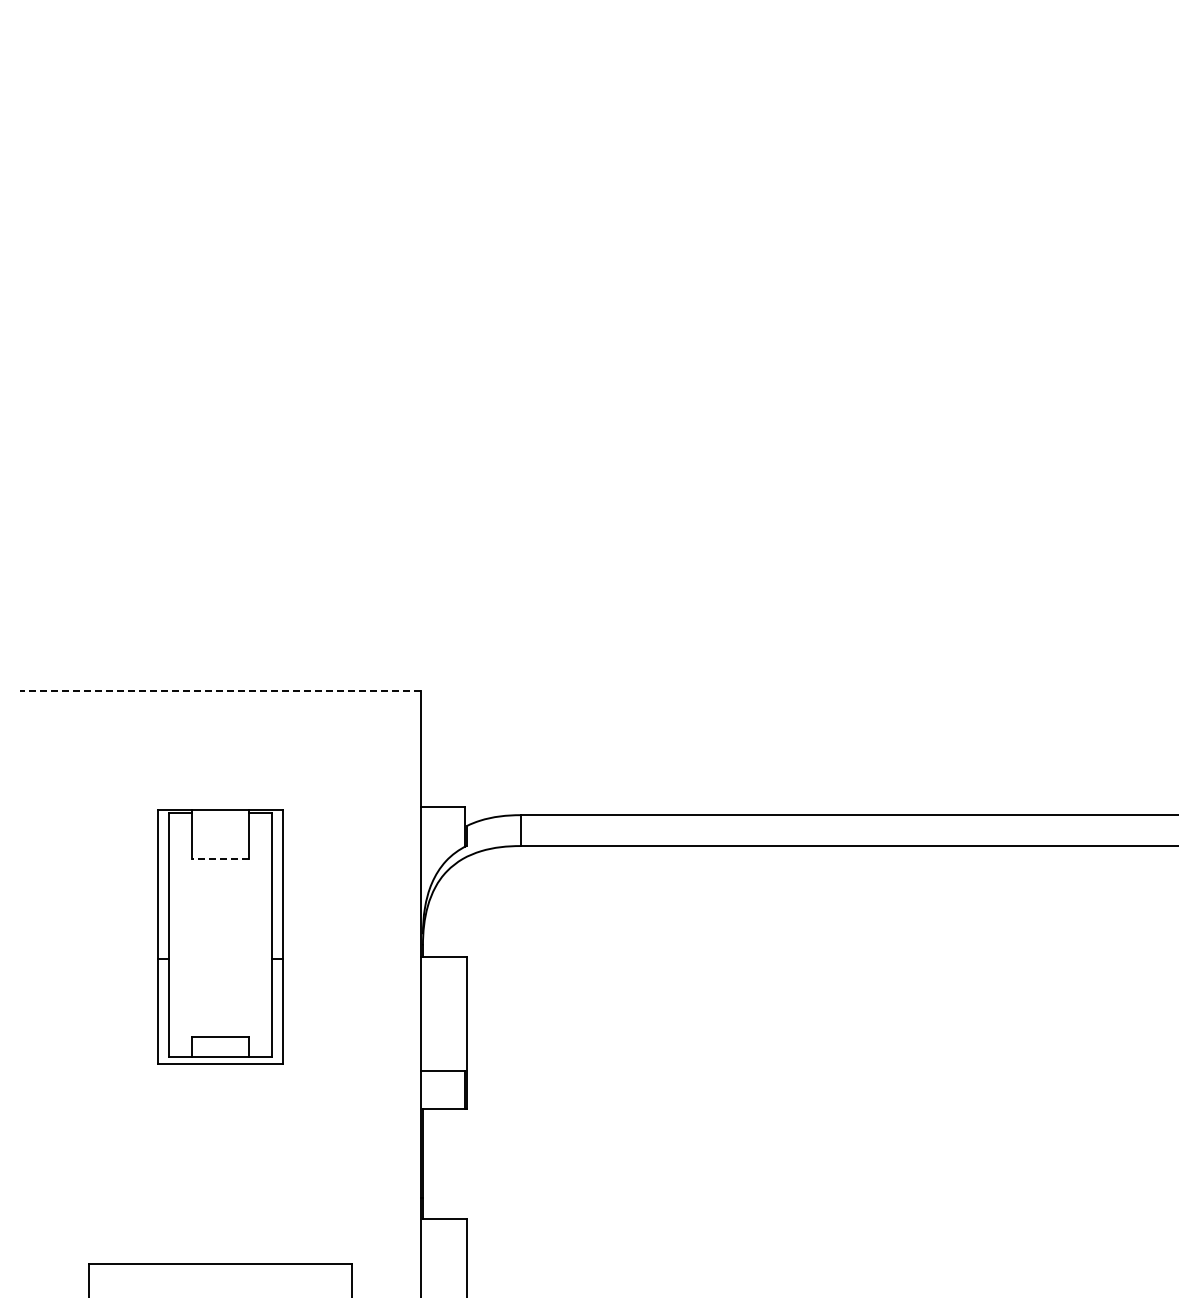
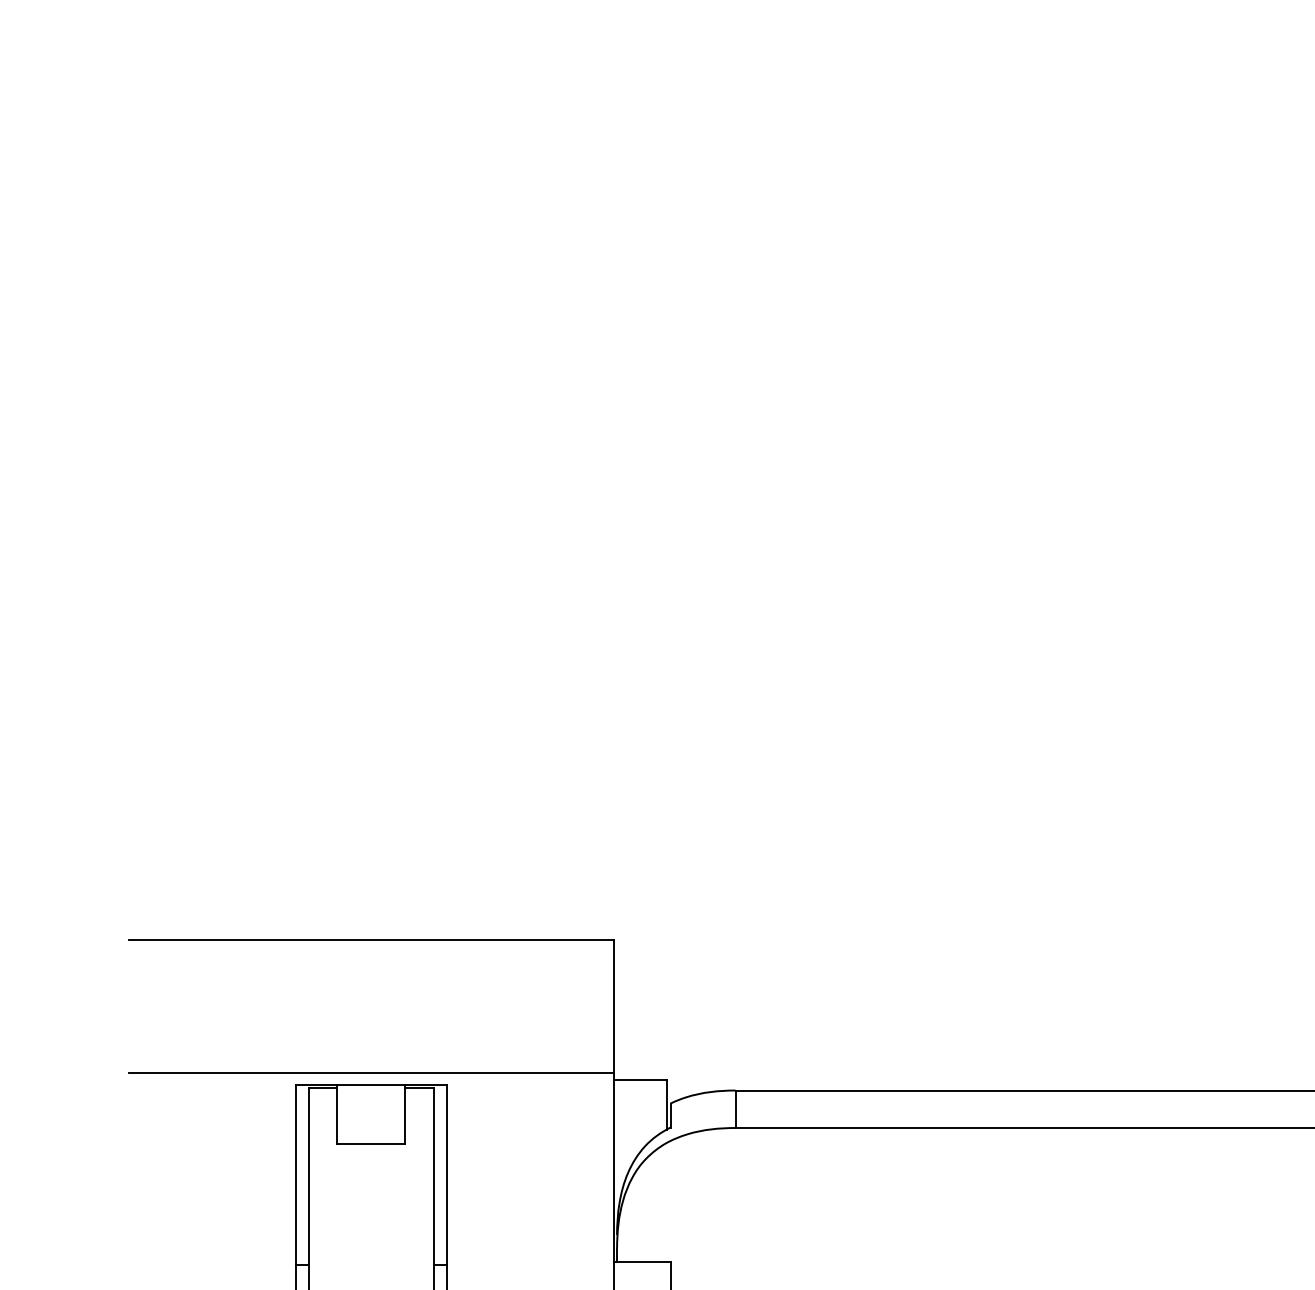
line: (220, 690) -> (371, 939), dashed -> solid
line: (220, 800) -> (371, 1072), added
line: (219, 859) -> (370, 1144), dashed -> solid

